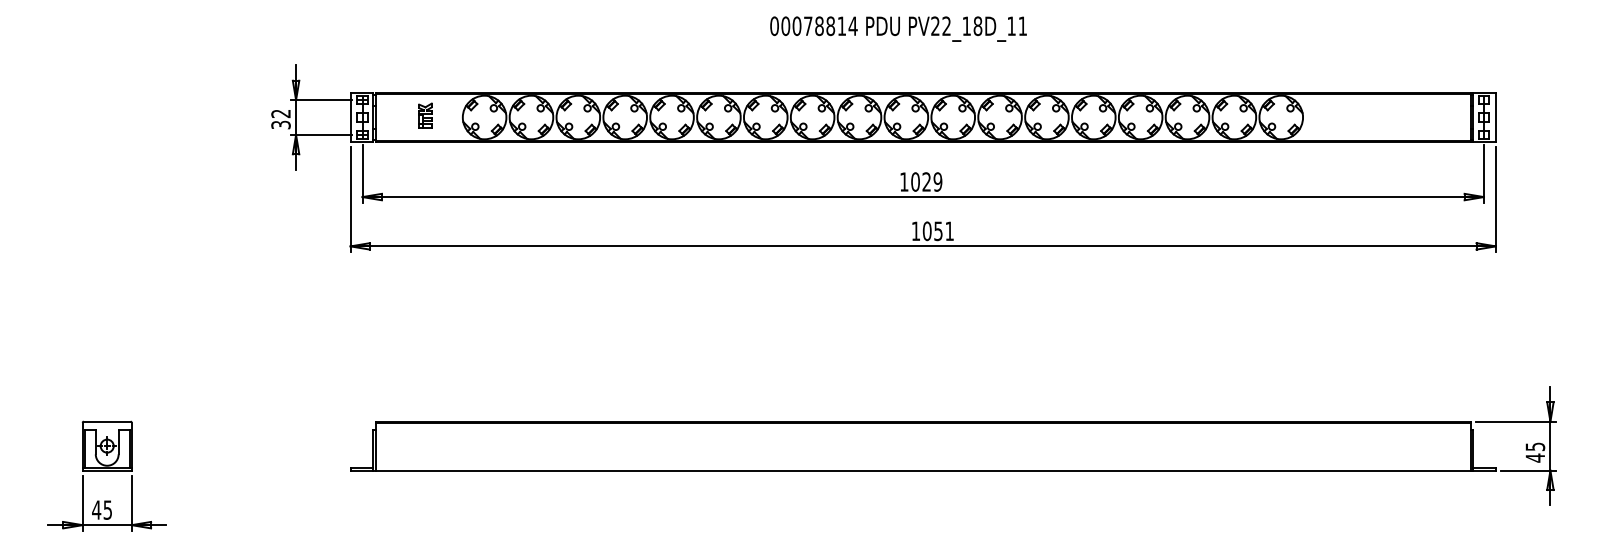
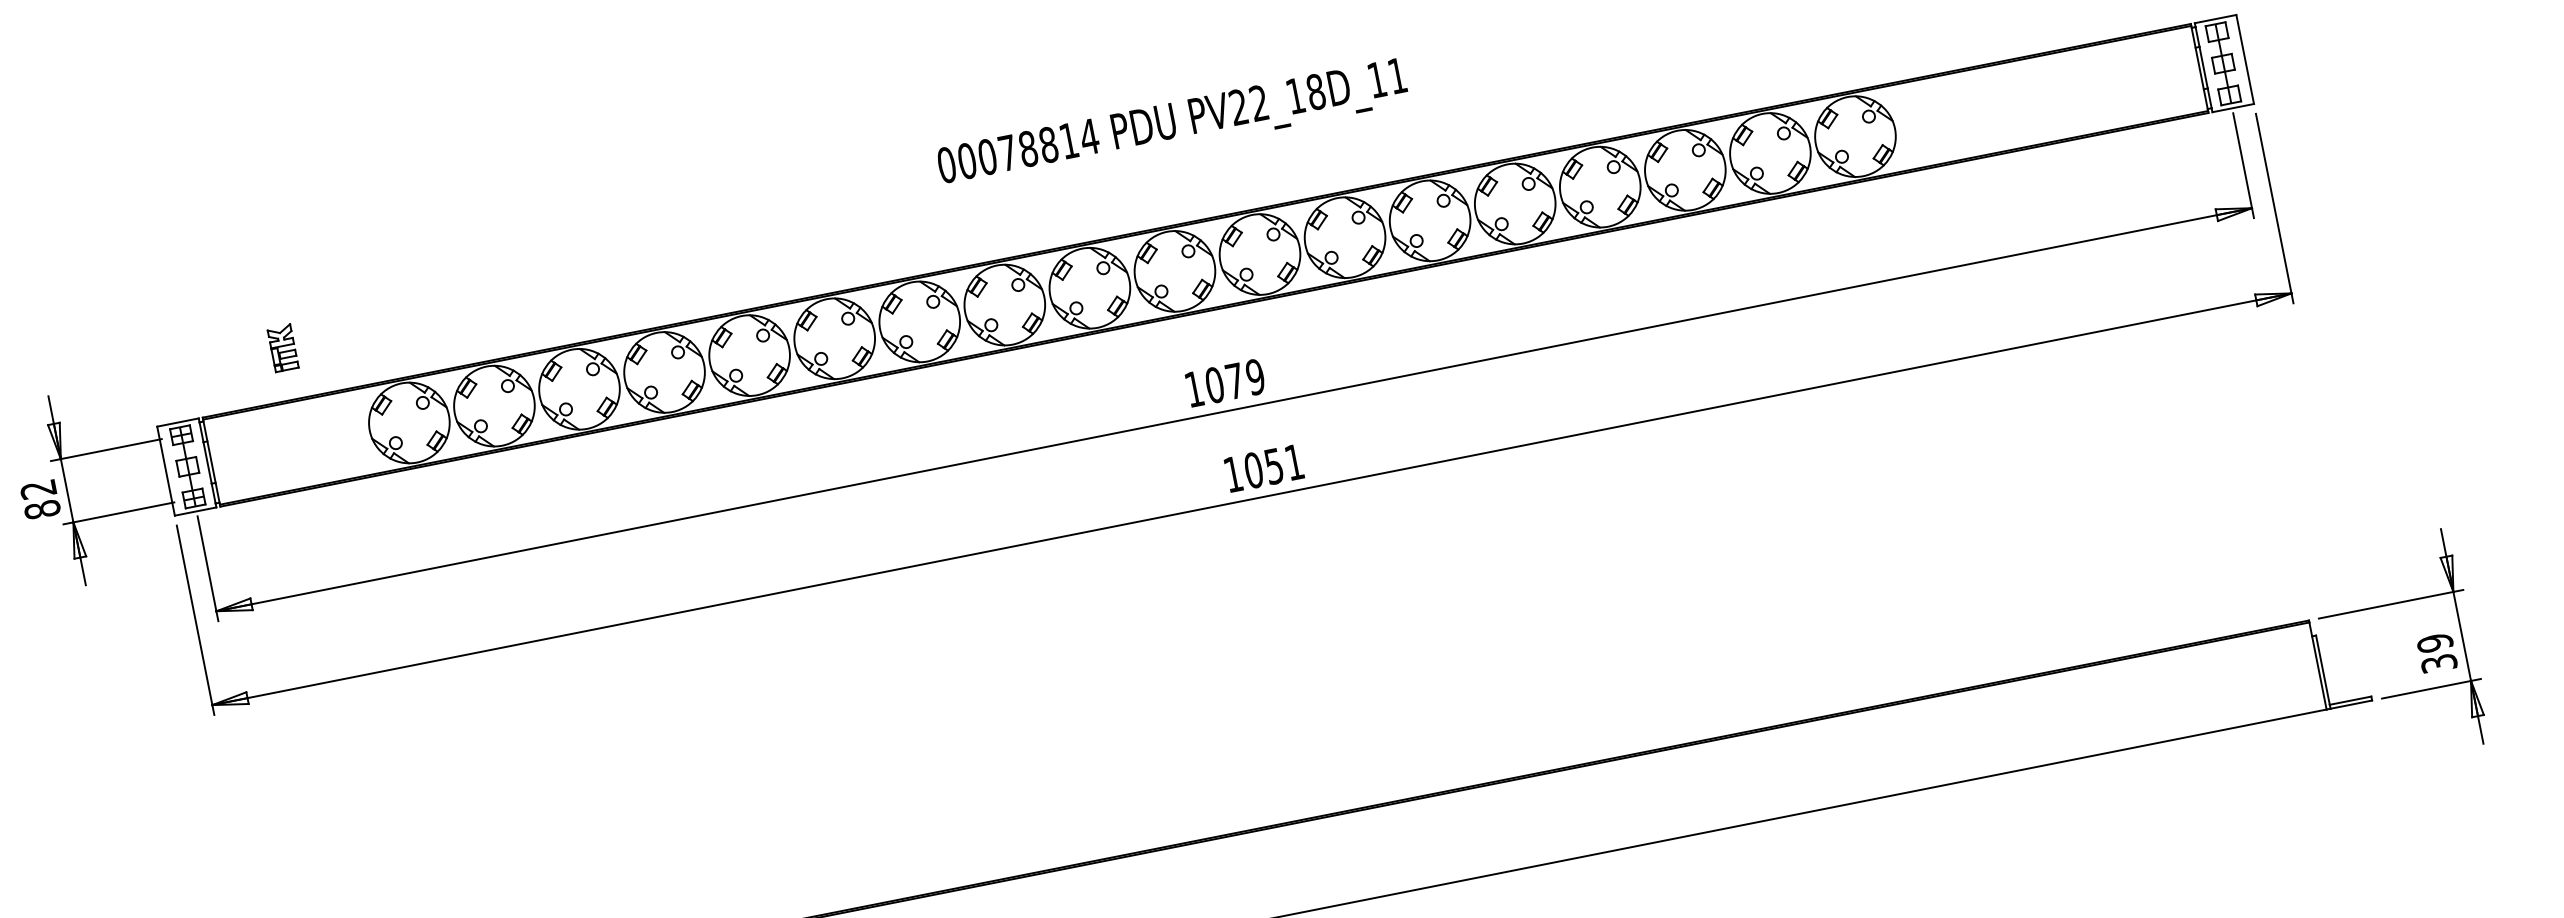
text: (898, 28) -> (1172, 124), moved
part: (425, 115) -> (282, 347), moved
text: (280, 124) -> (41, 509), 32 -> 82
text: (926, 181) -> (1234, 380), 1029 -> 1079
text: (1535, 452) -> (2437, 653), 45 -> 39

